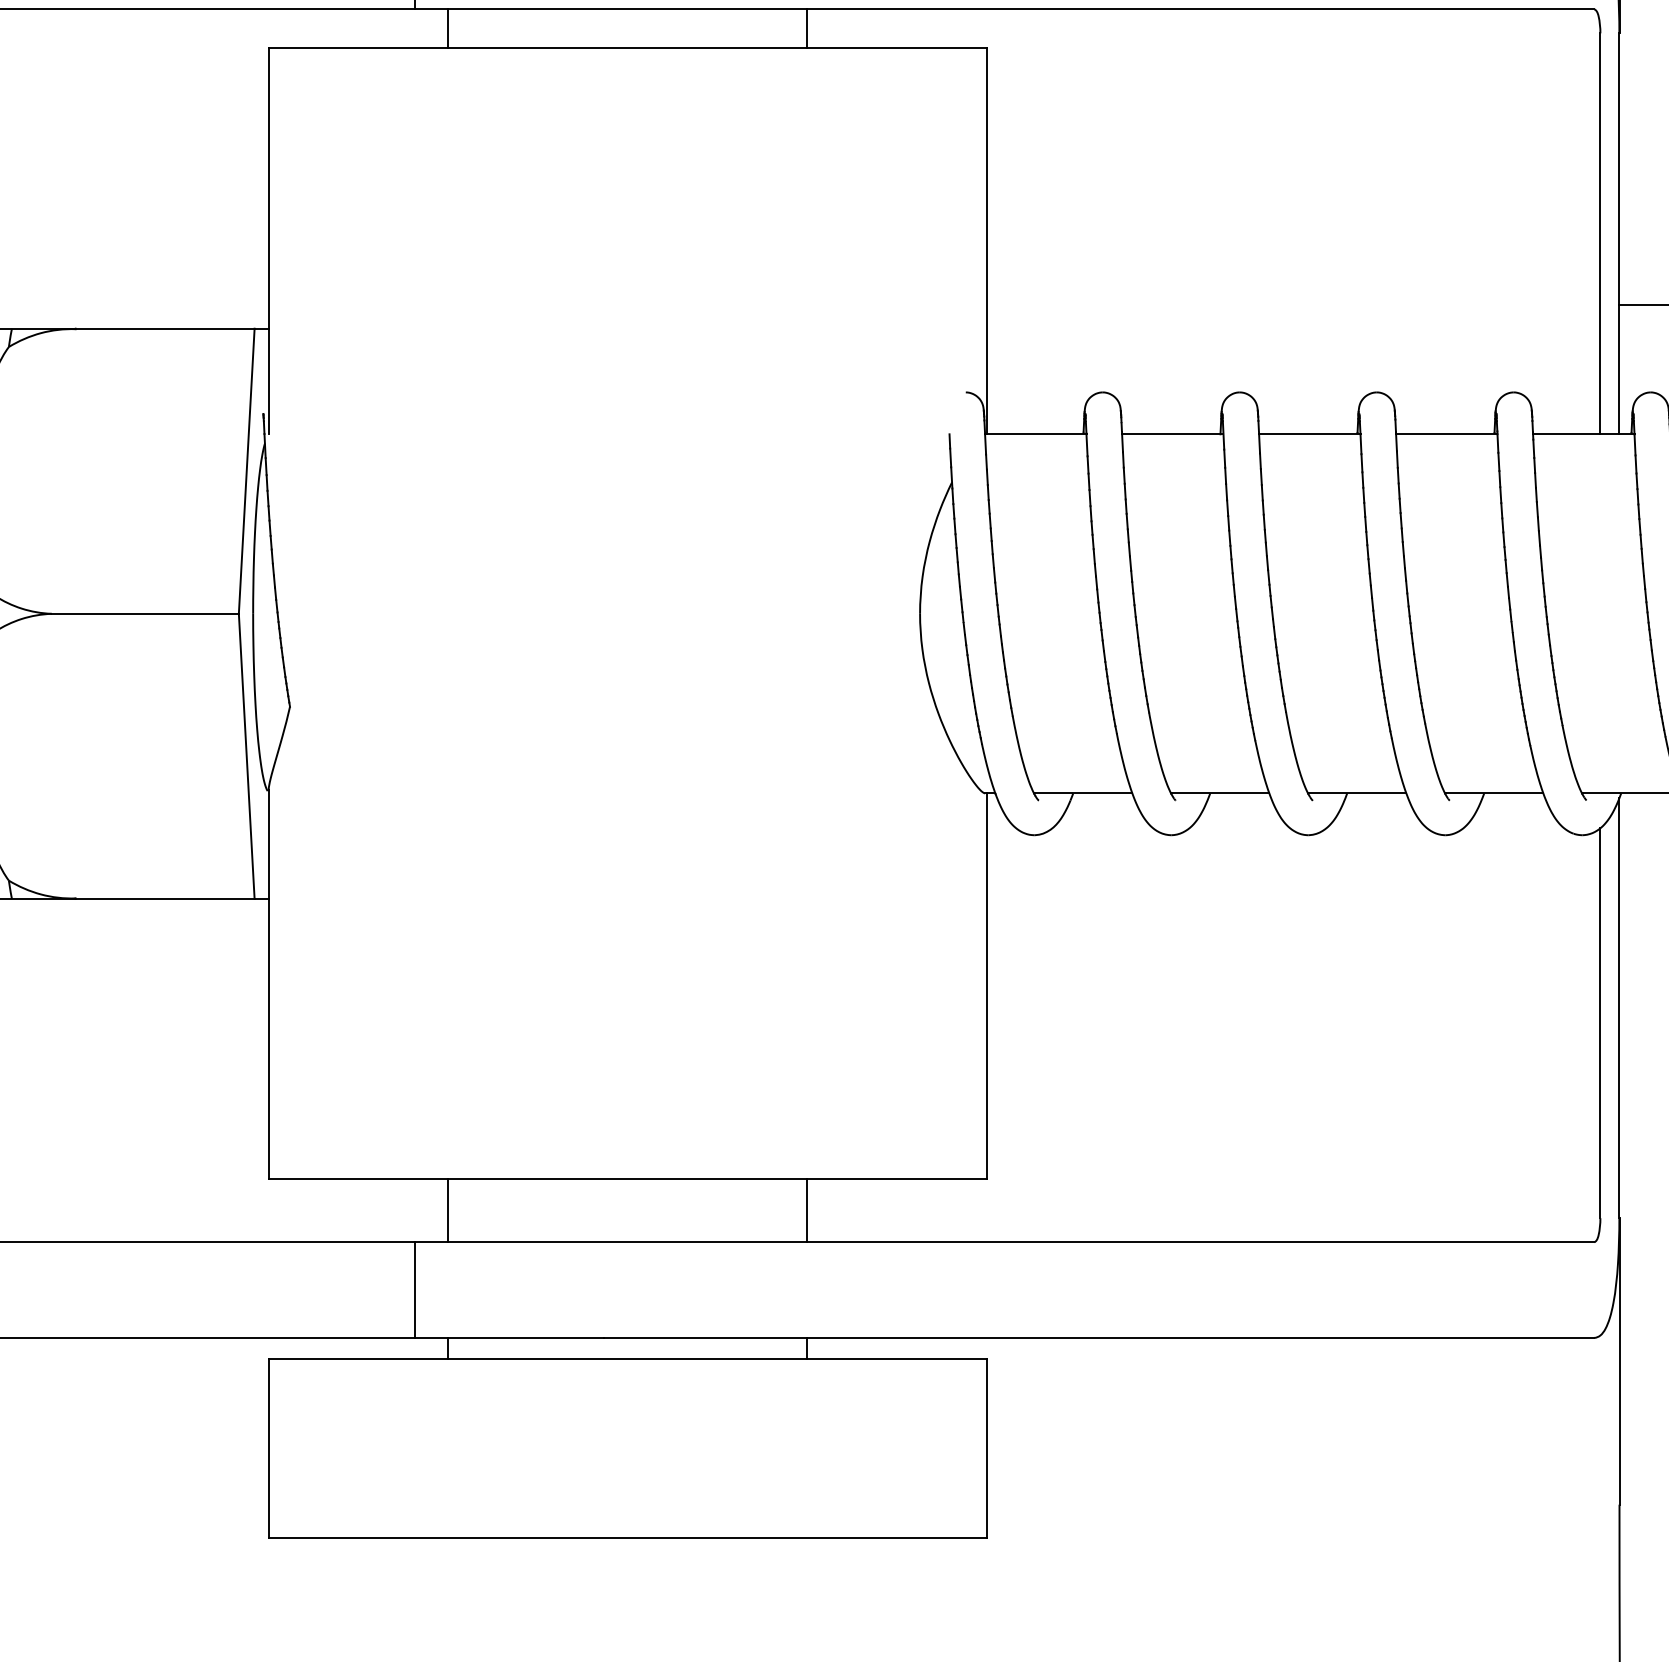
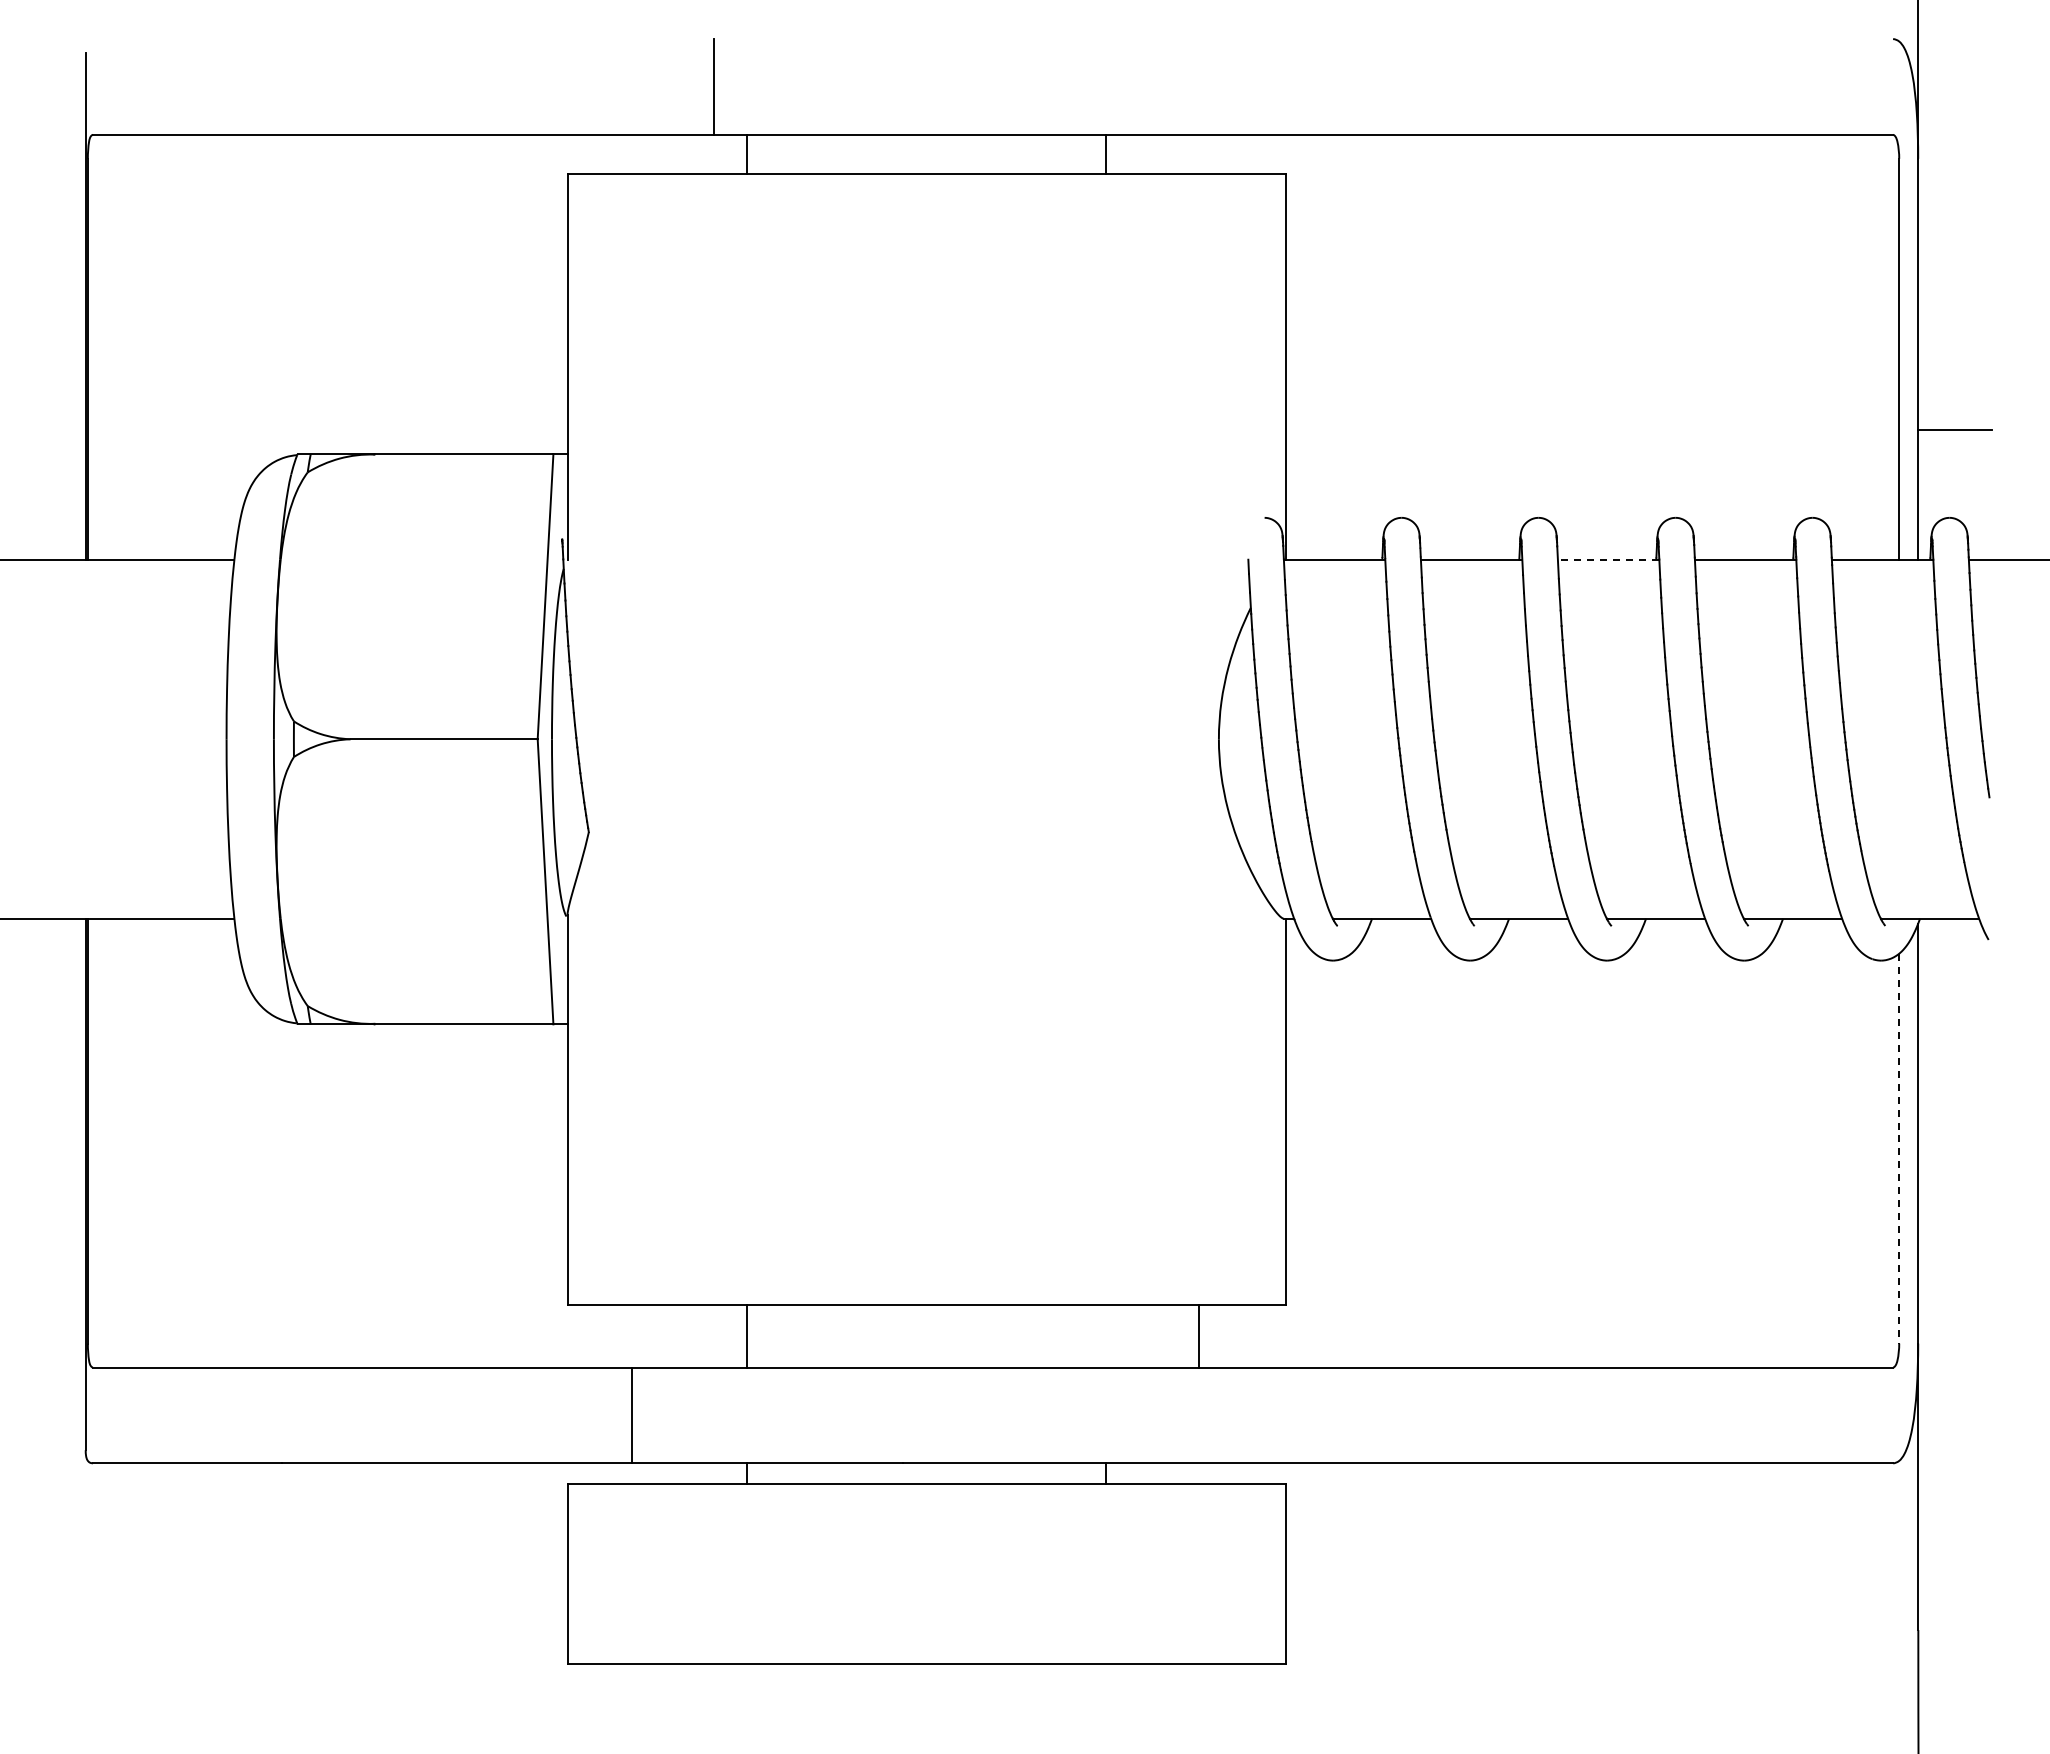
line: (1309, 434) -> (1608, 559), solid -> dashed
line: (1600, 1023) -> (1899, 1148), solid -> dashed
line: (807, 1210) -> (1199, 1335), moved
line: (414, 1290) -> (631, 1415), moved

